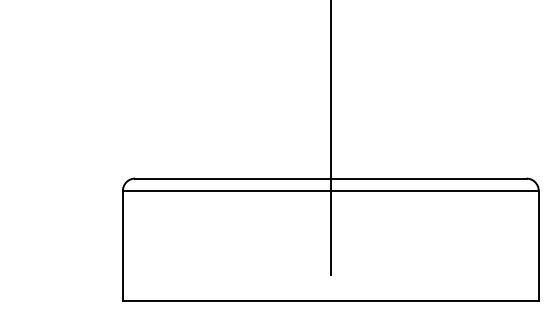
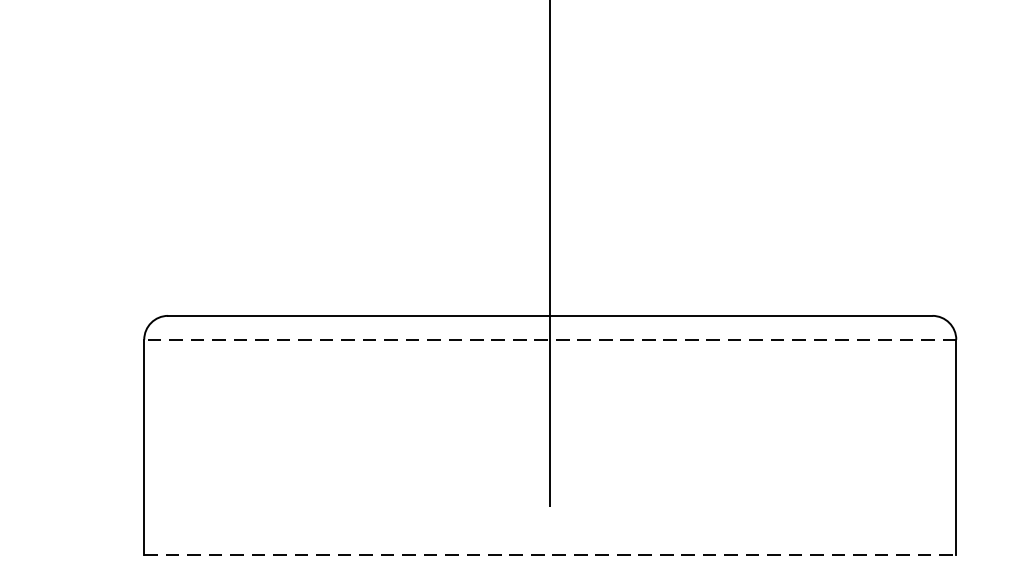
line: (330, 190) -> (549, 339), solid -> dashed
line: (330, 300) -> (549, 553), solid -> dashed

